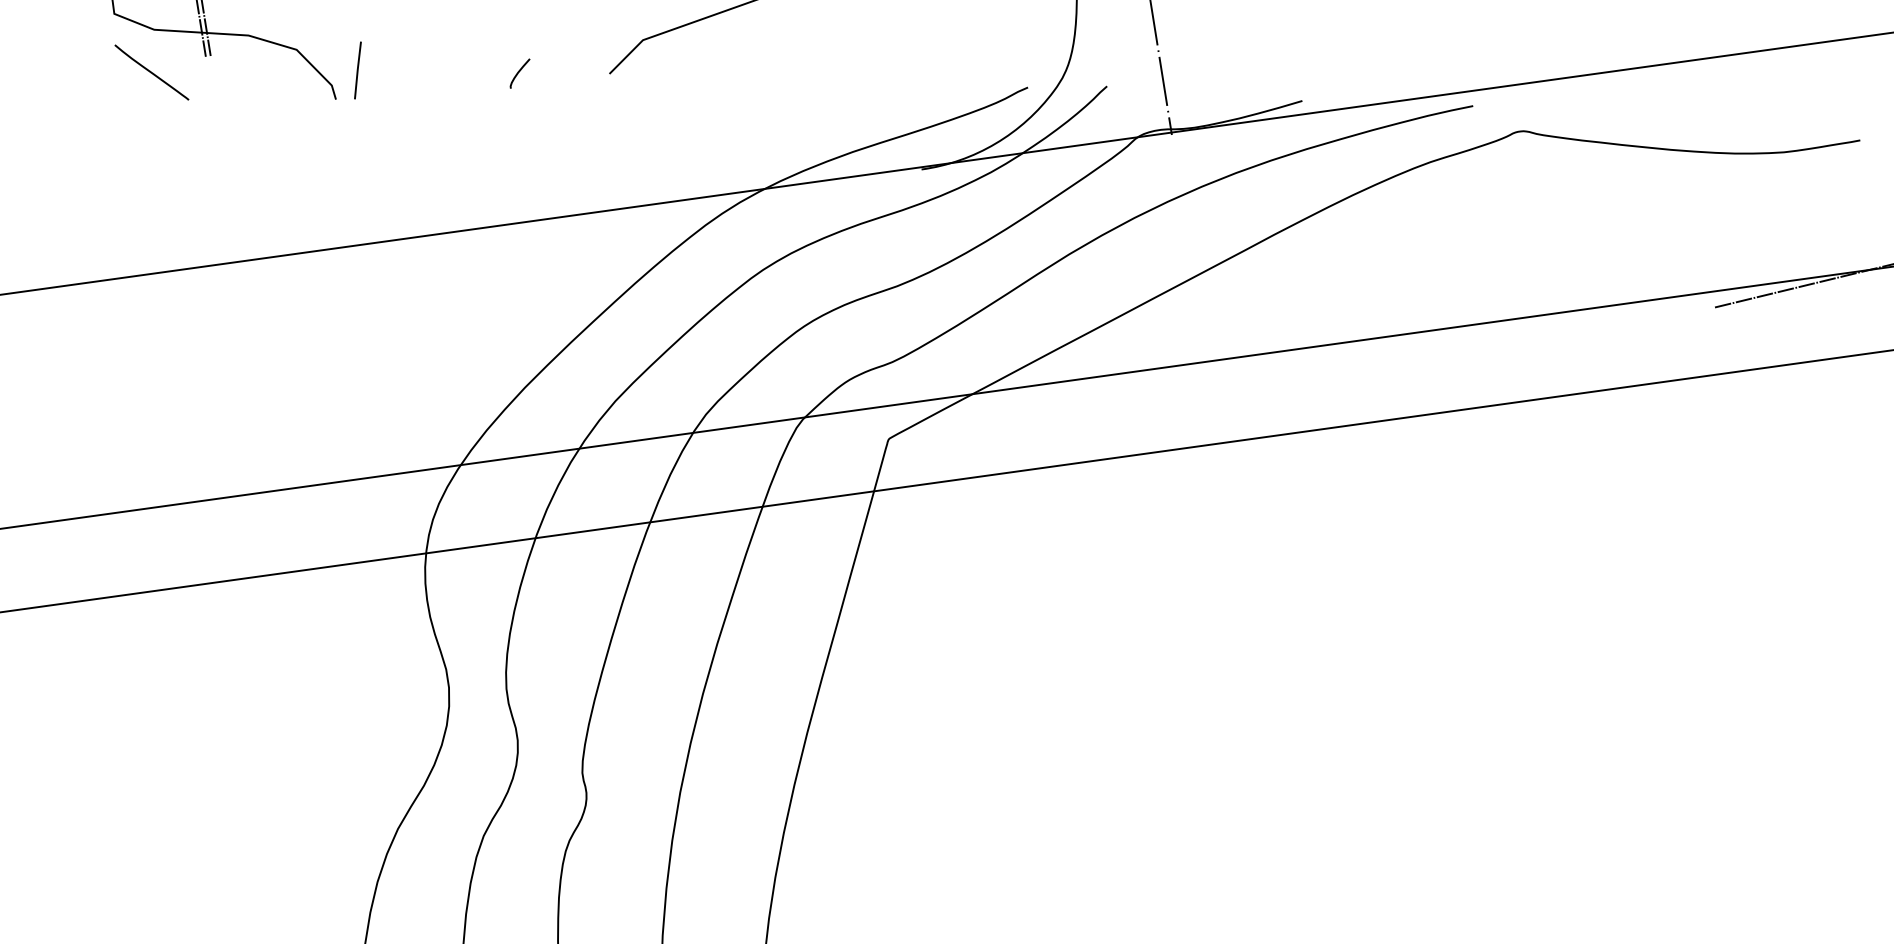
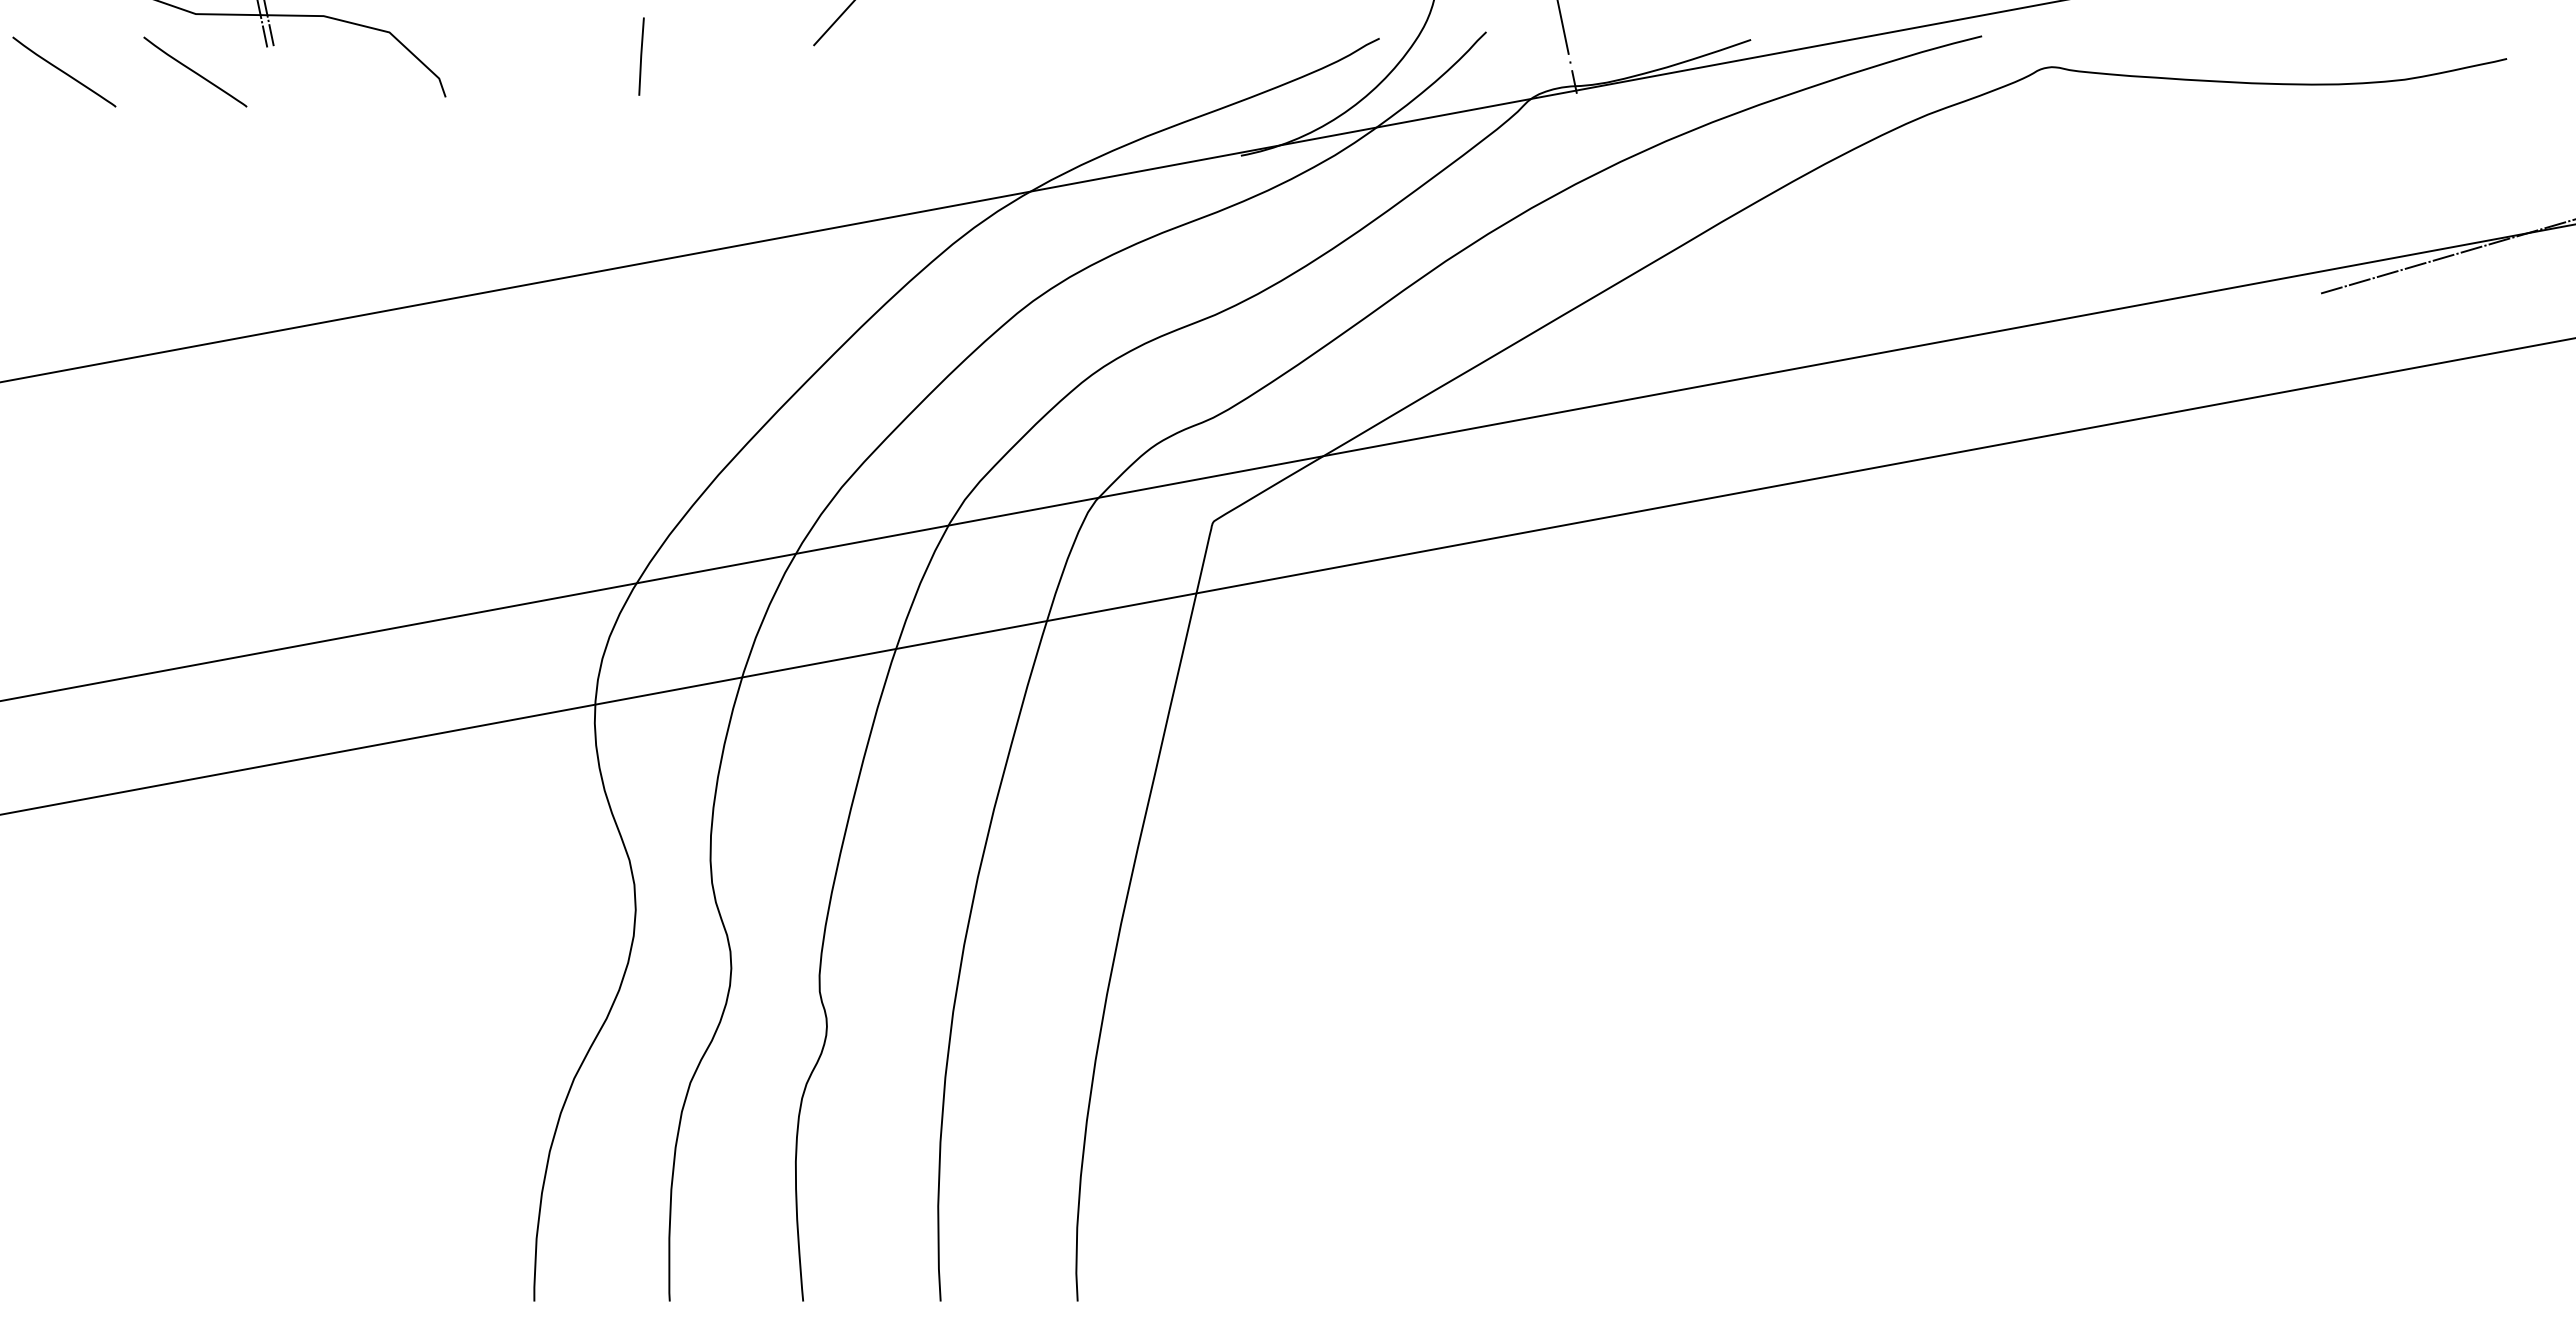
curve: (55, 67) -> (64, 71), added
line: (357, 70) -> (641, 56), moved
curve: (519, 72) -> (691, 49), removed

